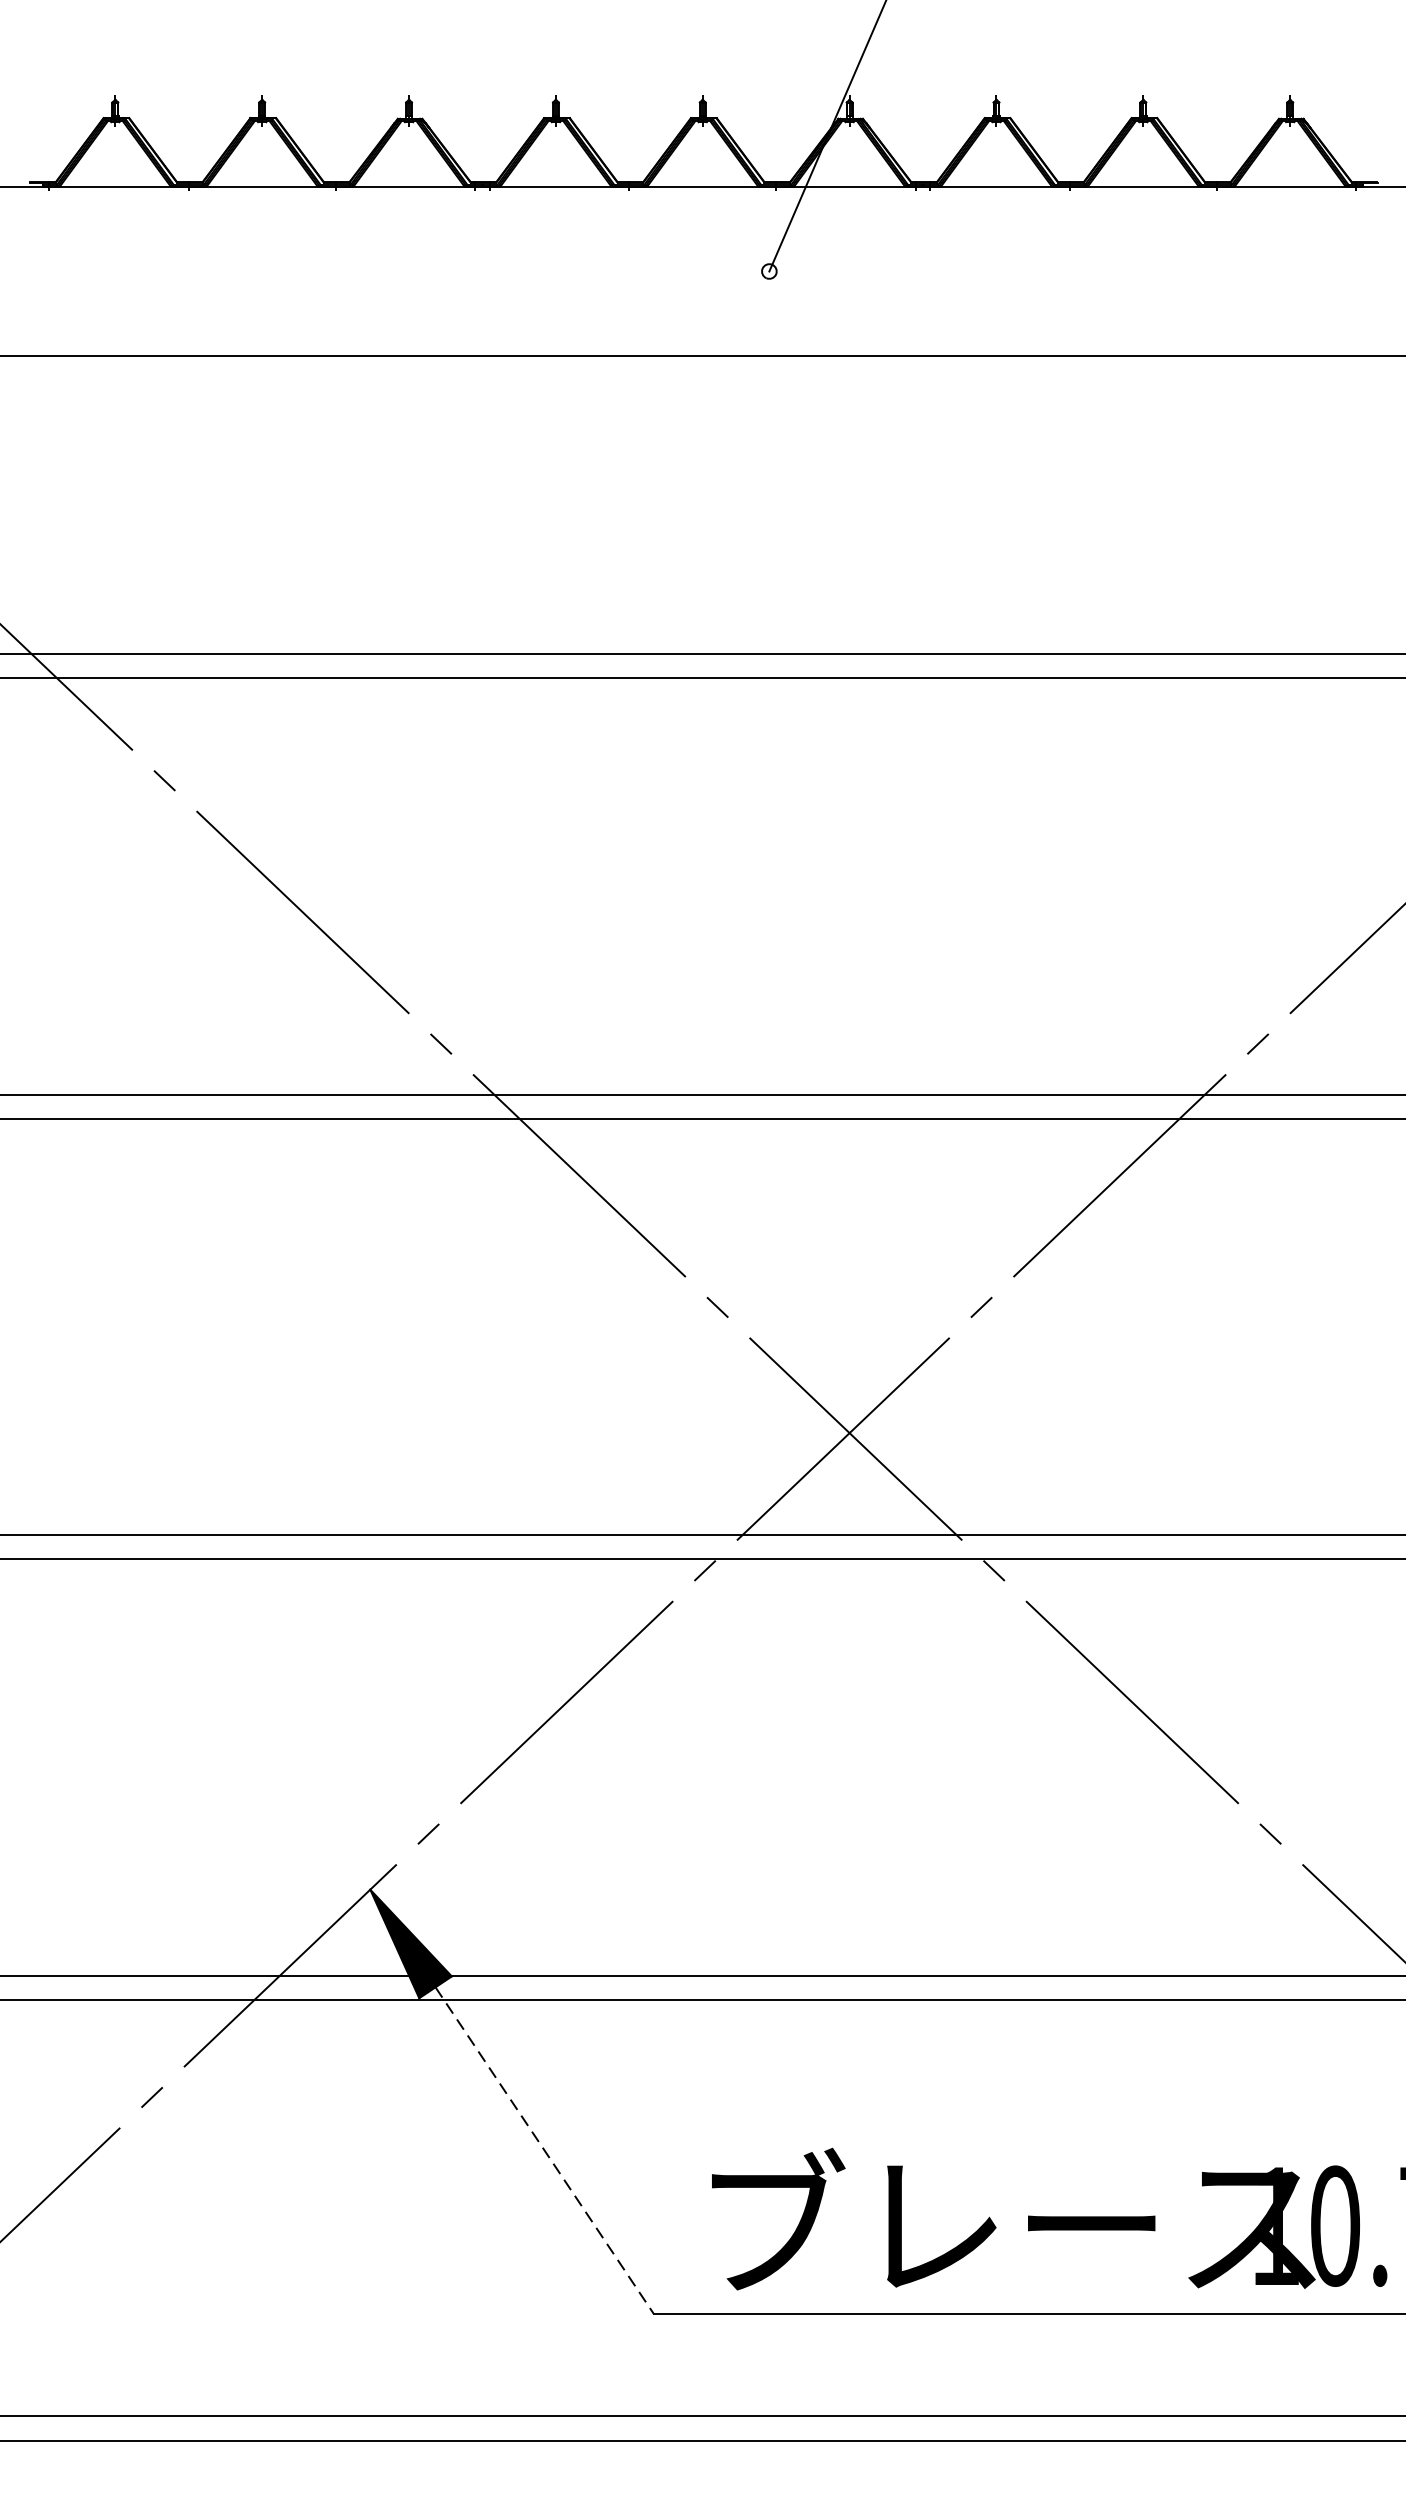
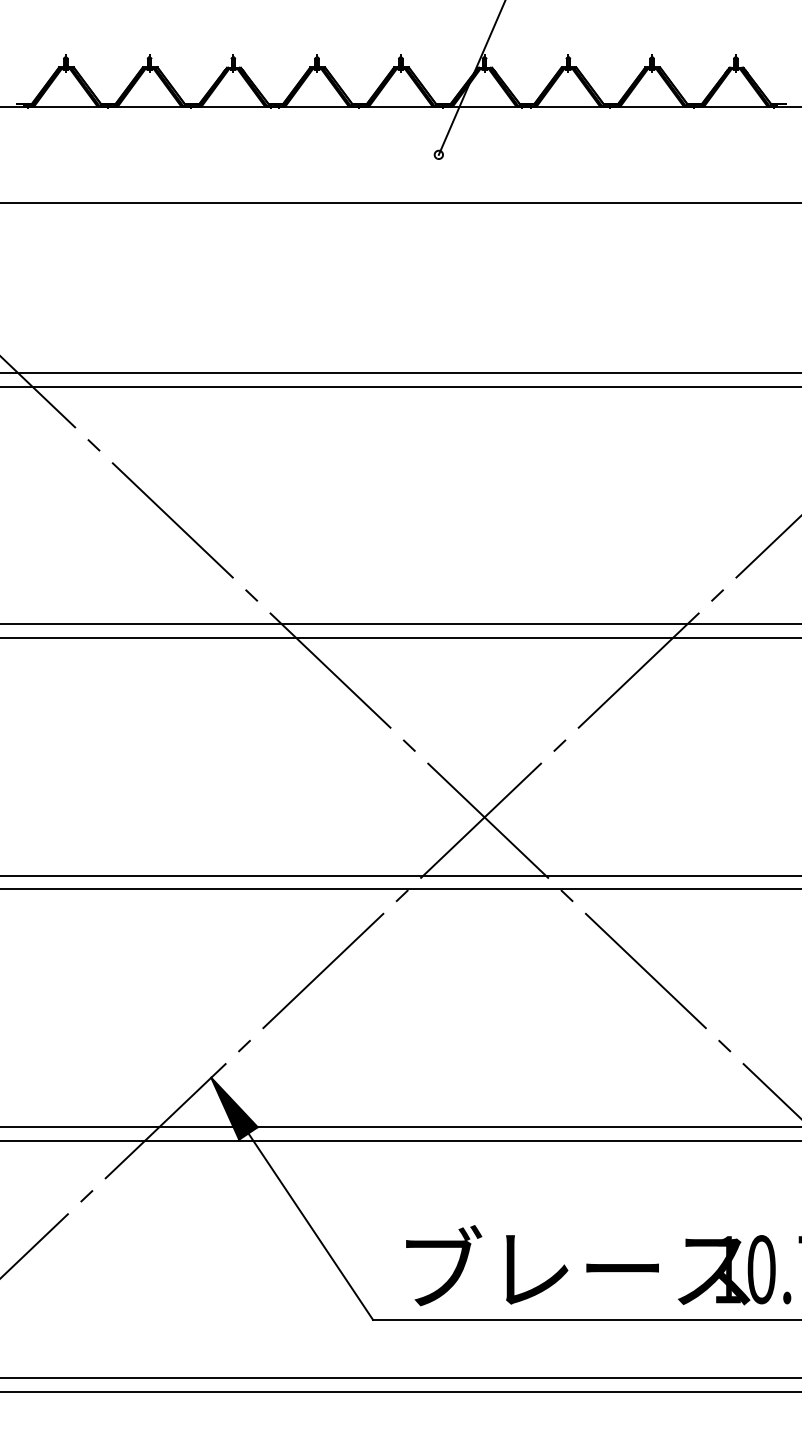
line: (546, 2152) -> (311, 1227), dashed -> solid

